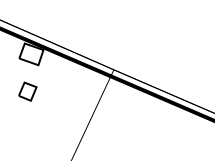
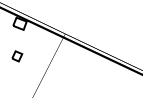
part: (28, 91) -> (17, 56), moved

